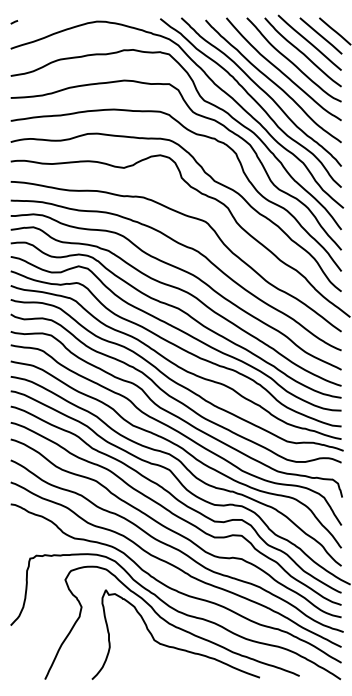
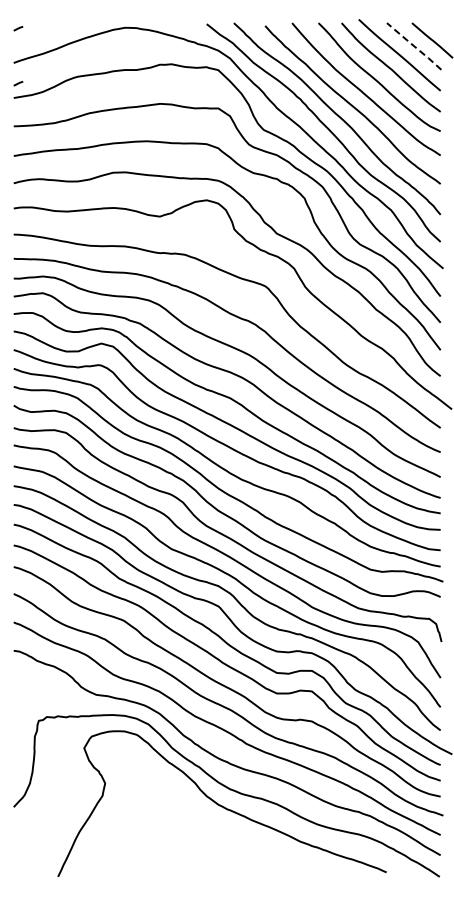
line: (321, 36) -> (414, 46), solid -> dashed
line: (14, 64) -> (18, 83), added
curve: (174, 646) -> (224, 834), removed

